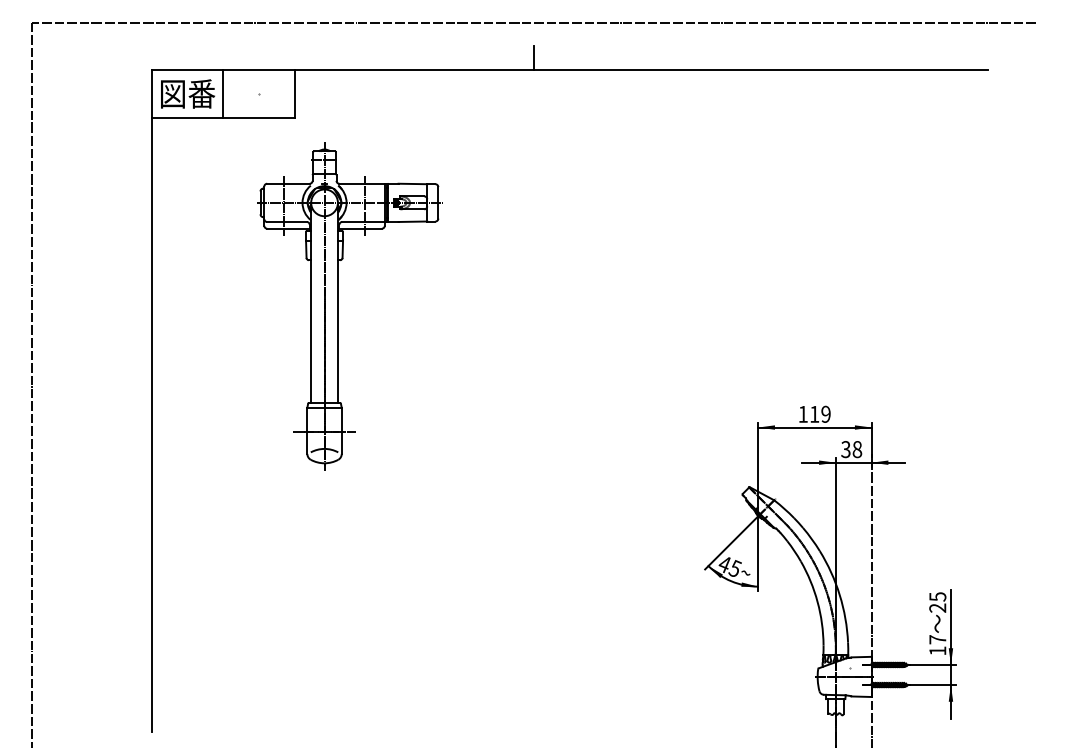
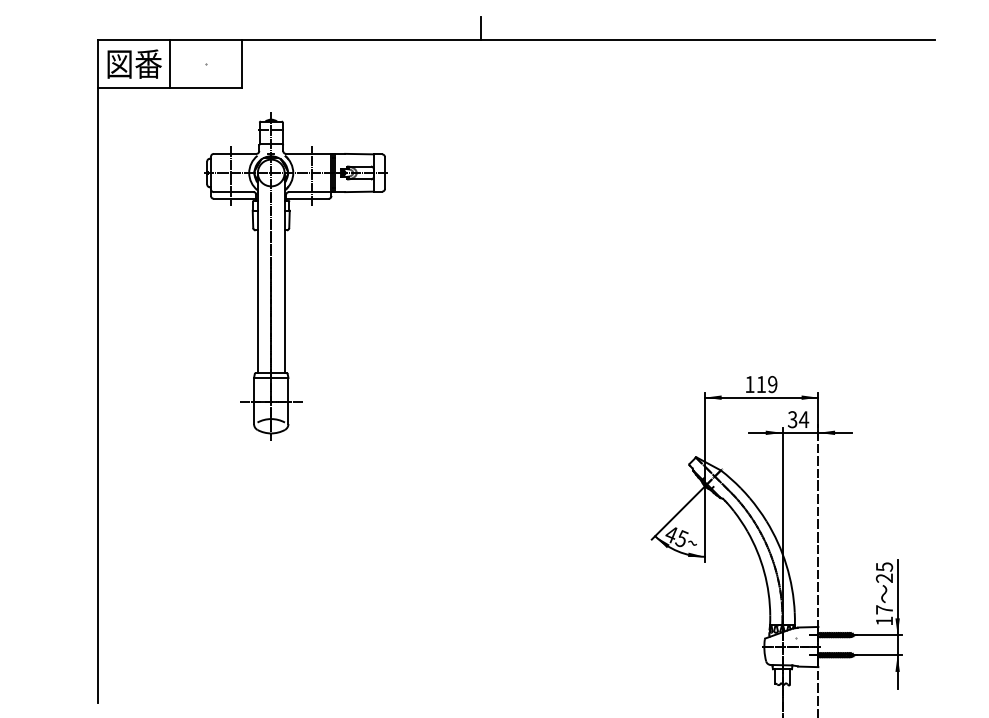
text: (857, 449) -> (804, 419), 38 -> 34

